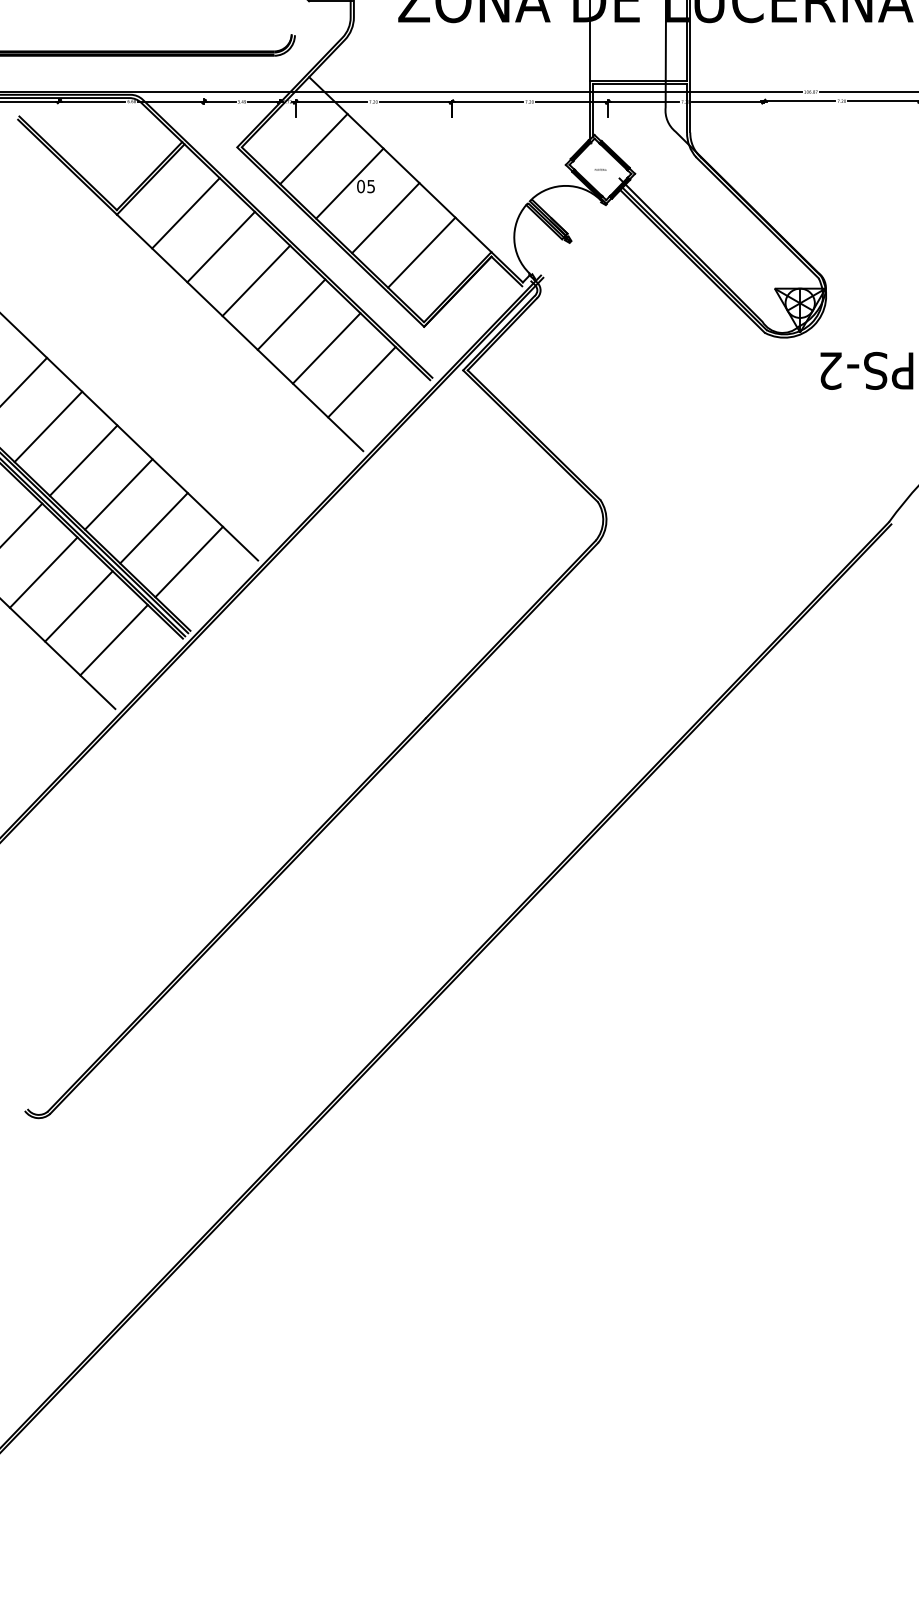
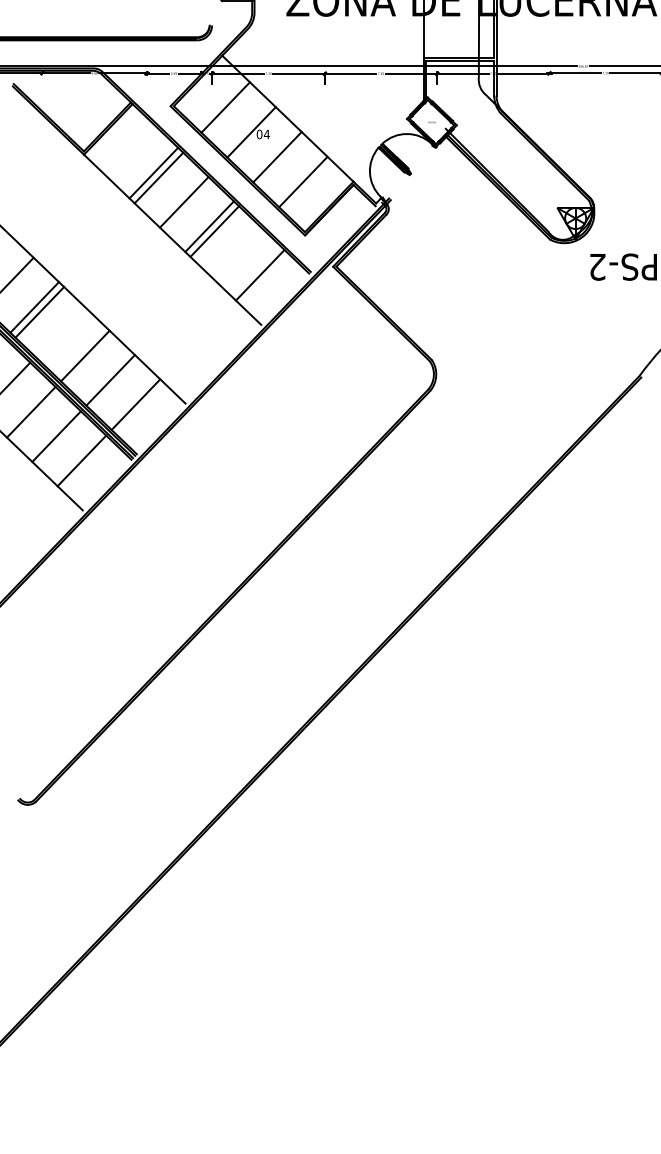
text: (371, 186) -> (267, 134), 05 -> 04
line: (185, 213) -> (153, 173), moved
line: (326, 348) -> (214, 231), moved
line: (83, 460) -> (39, 312), moved

